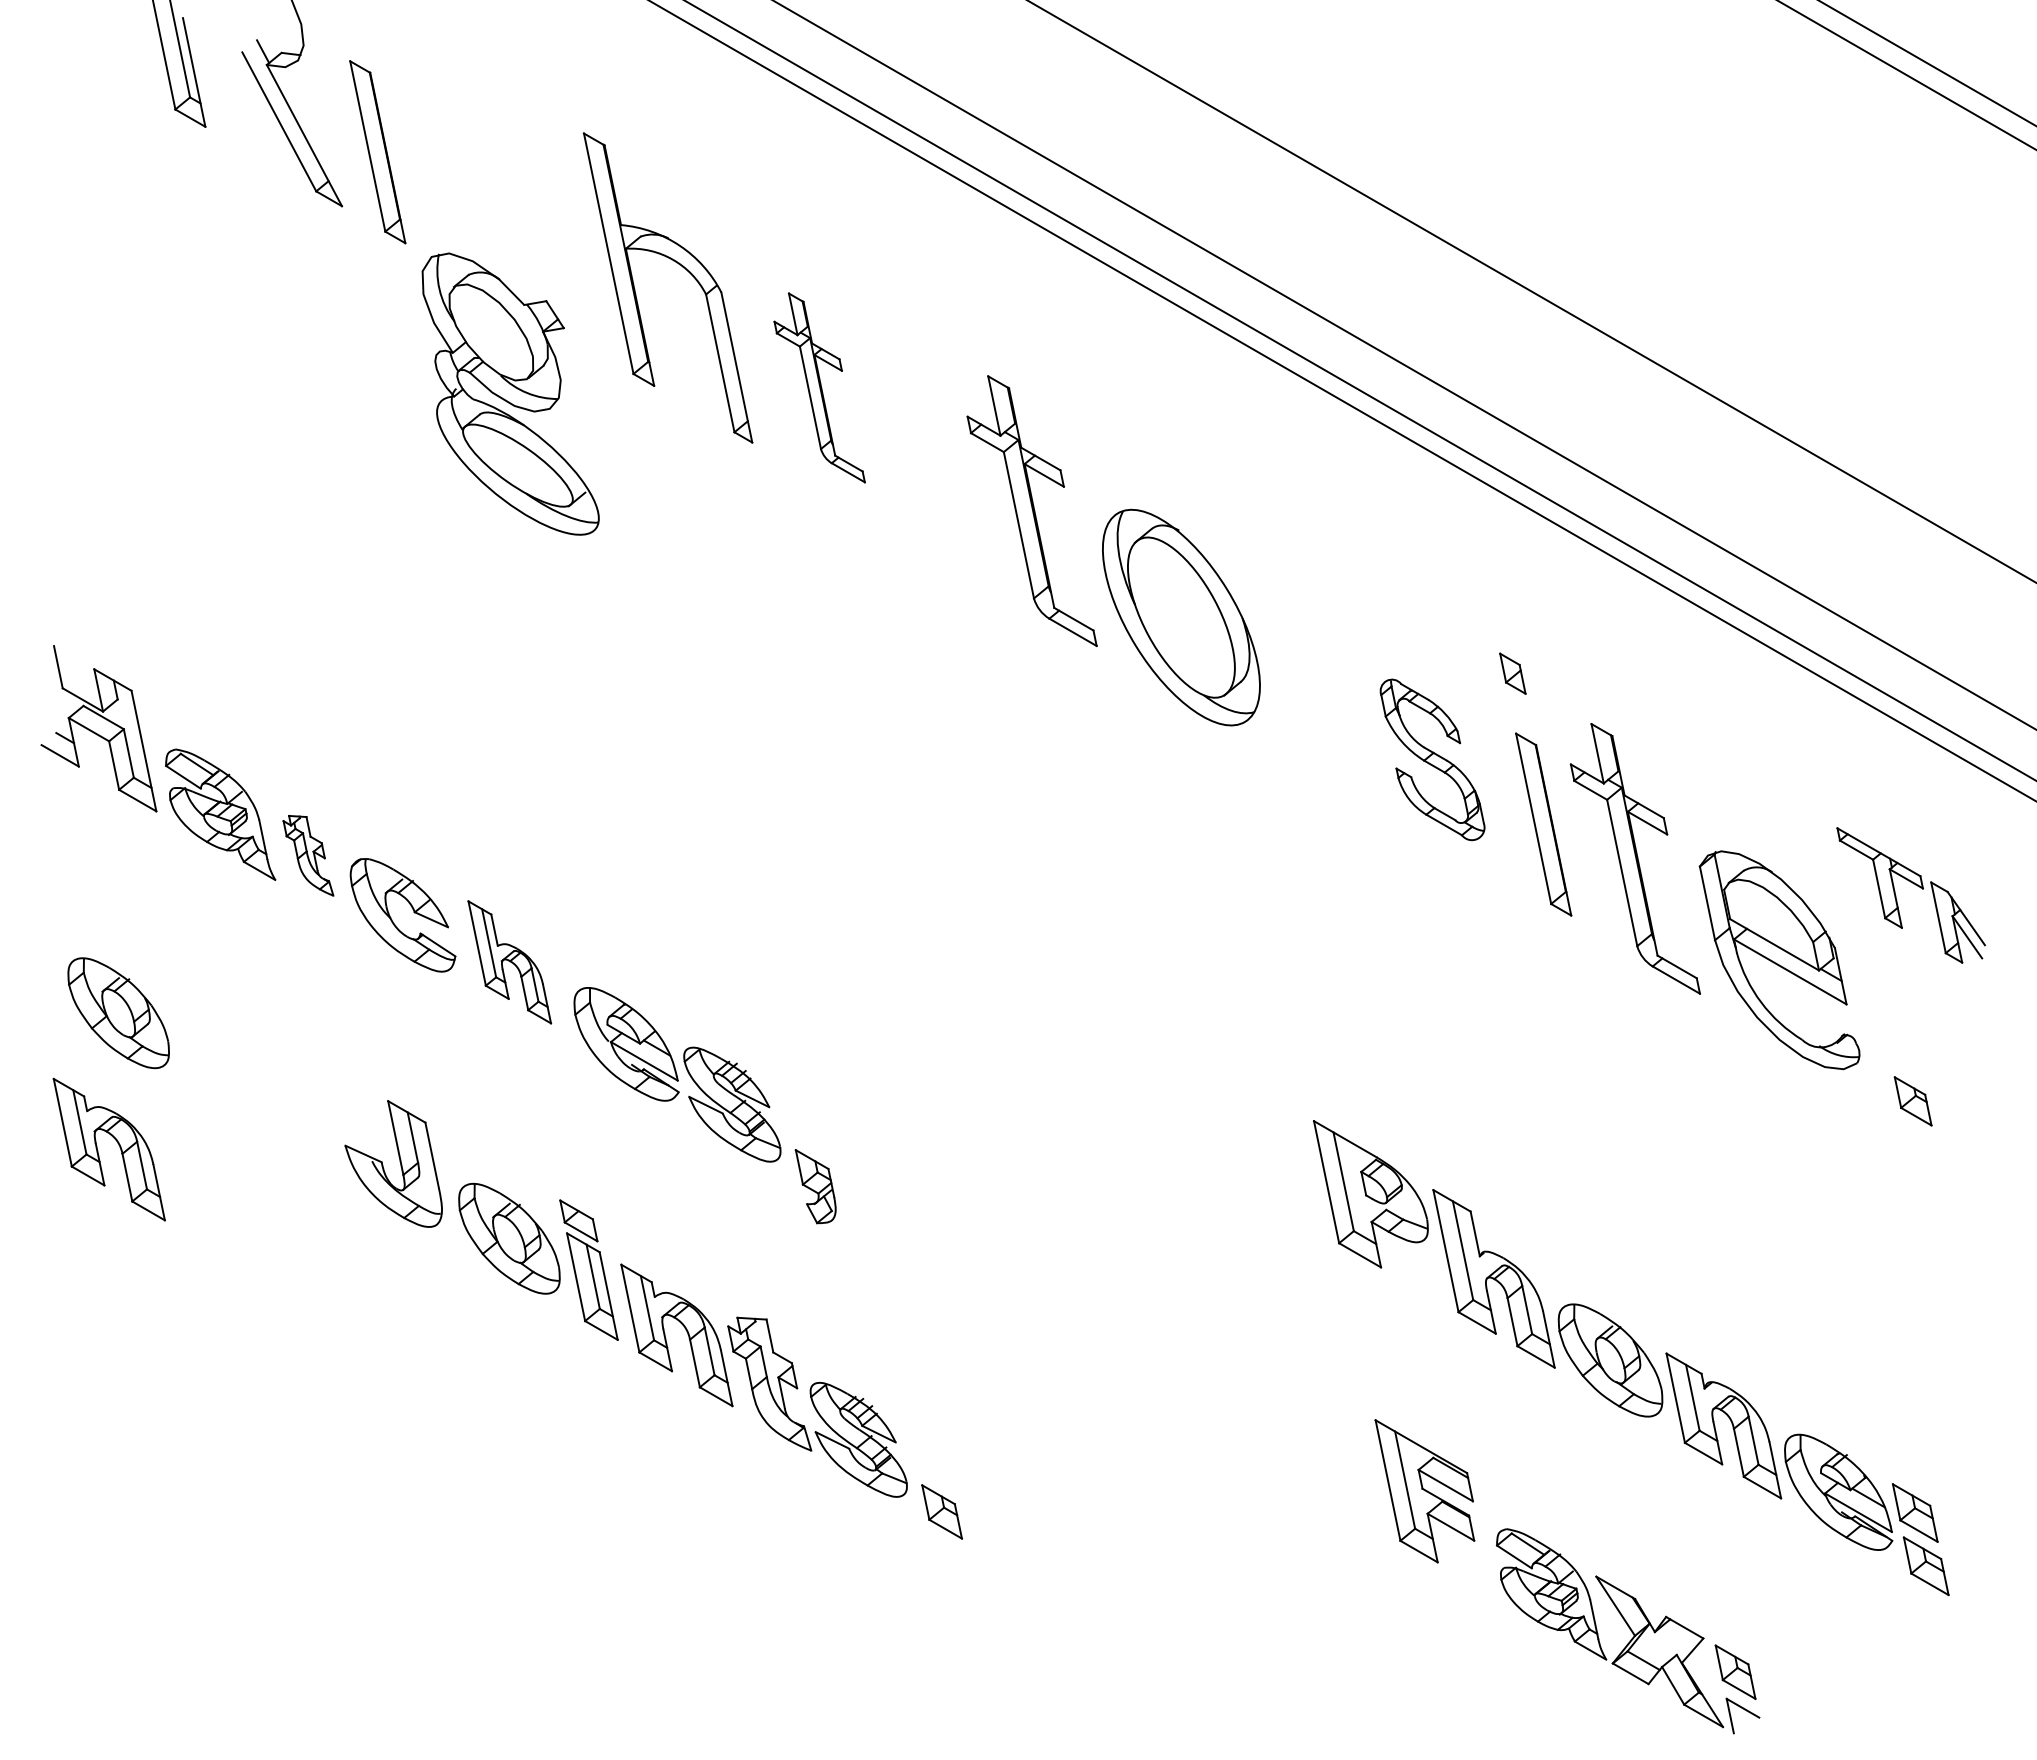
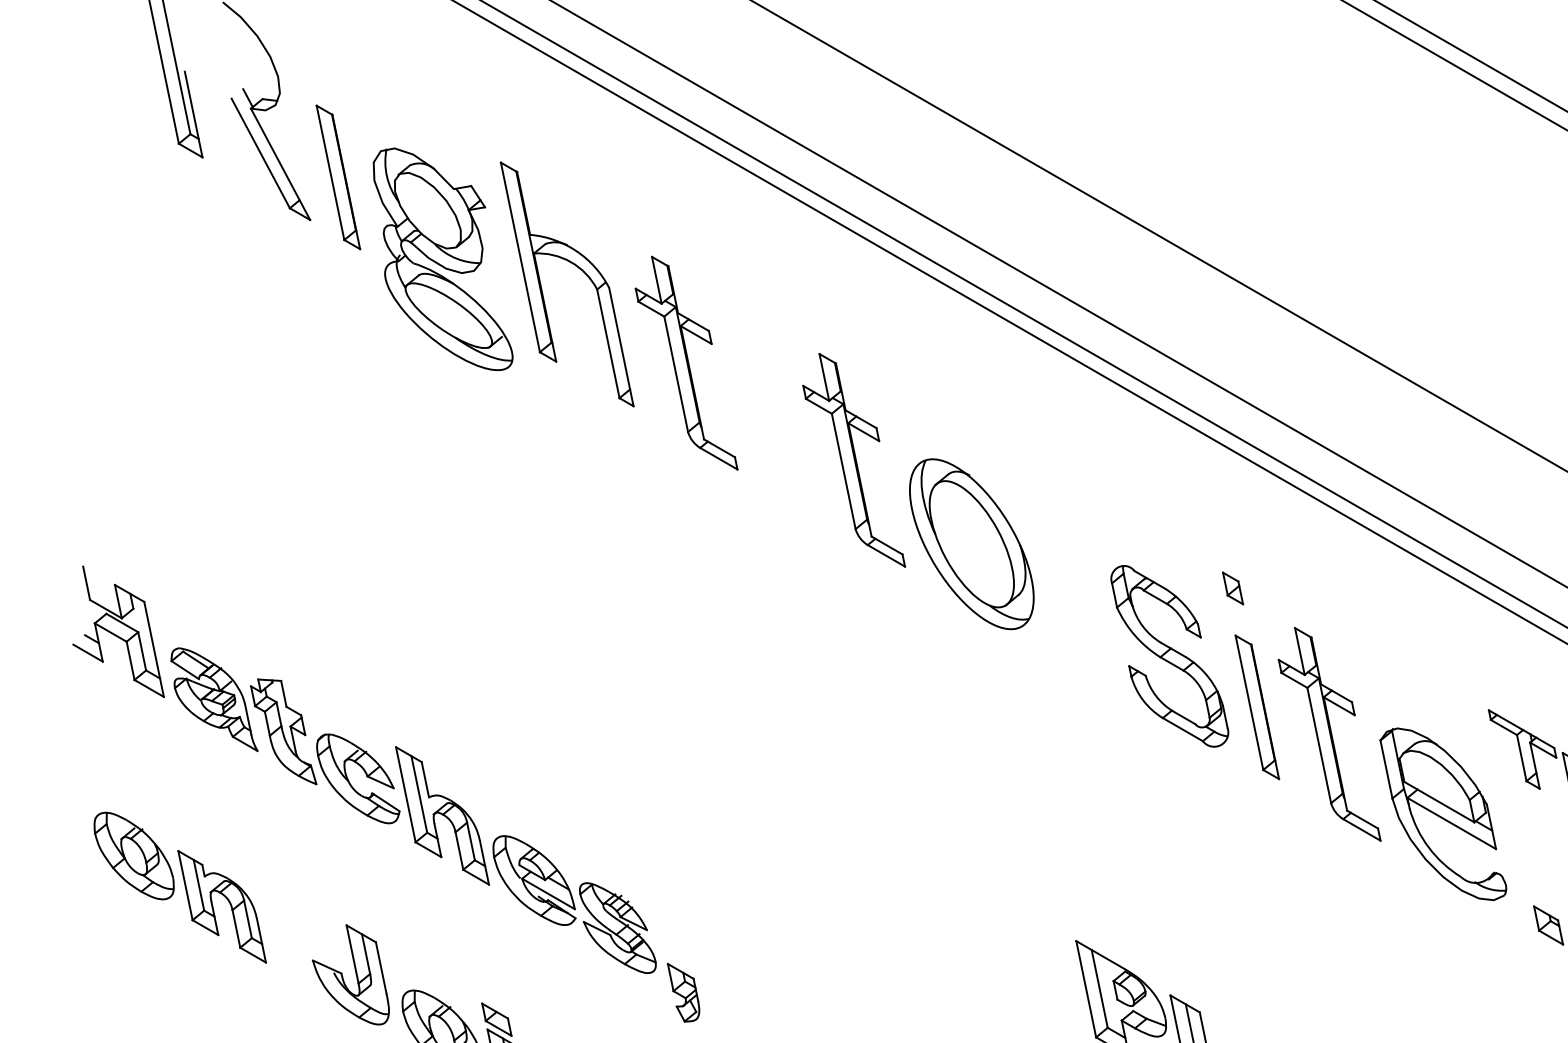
part: (819, 387) -> (686, 362), size x1.43
part: (510, 393) -> (443, 258), moved
part: (1432, 759) -> (1169, 656), size x1.43
part: (308, 855) -> (283, 731), size x1.67
part: (509, 962) -> (442, 816), size x1.43
part: (98, 1150) -> (213, 907), moved

